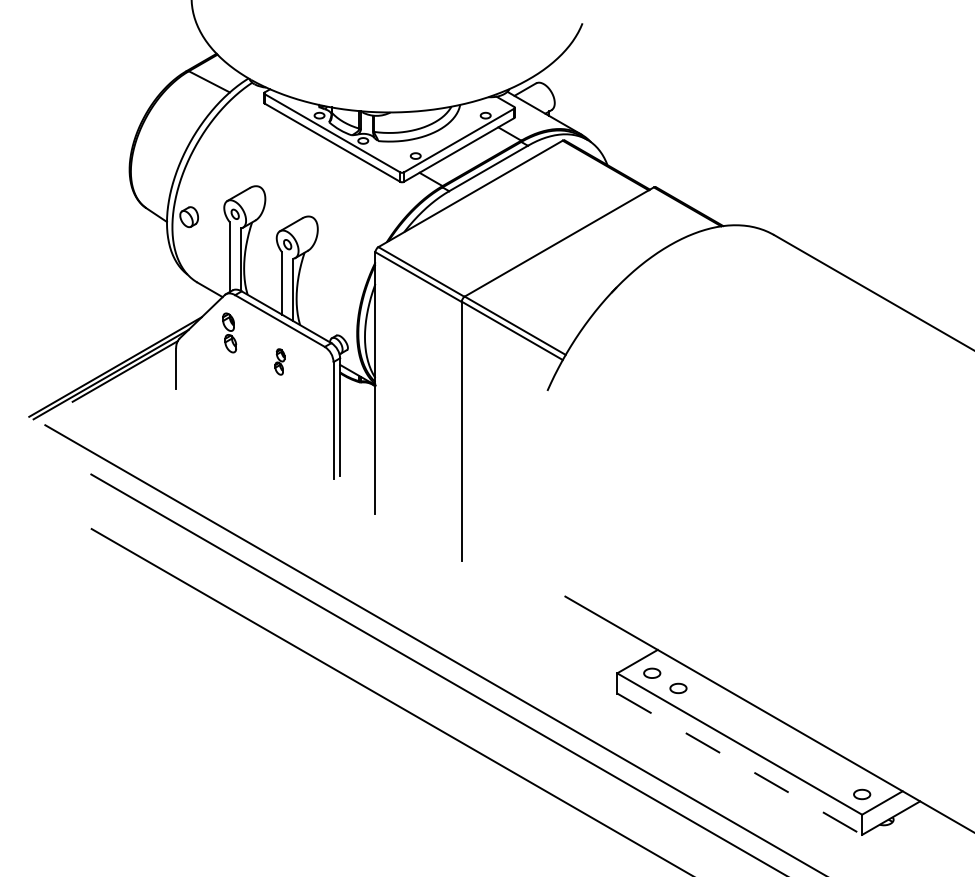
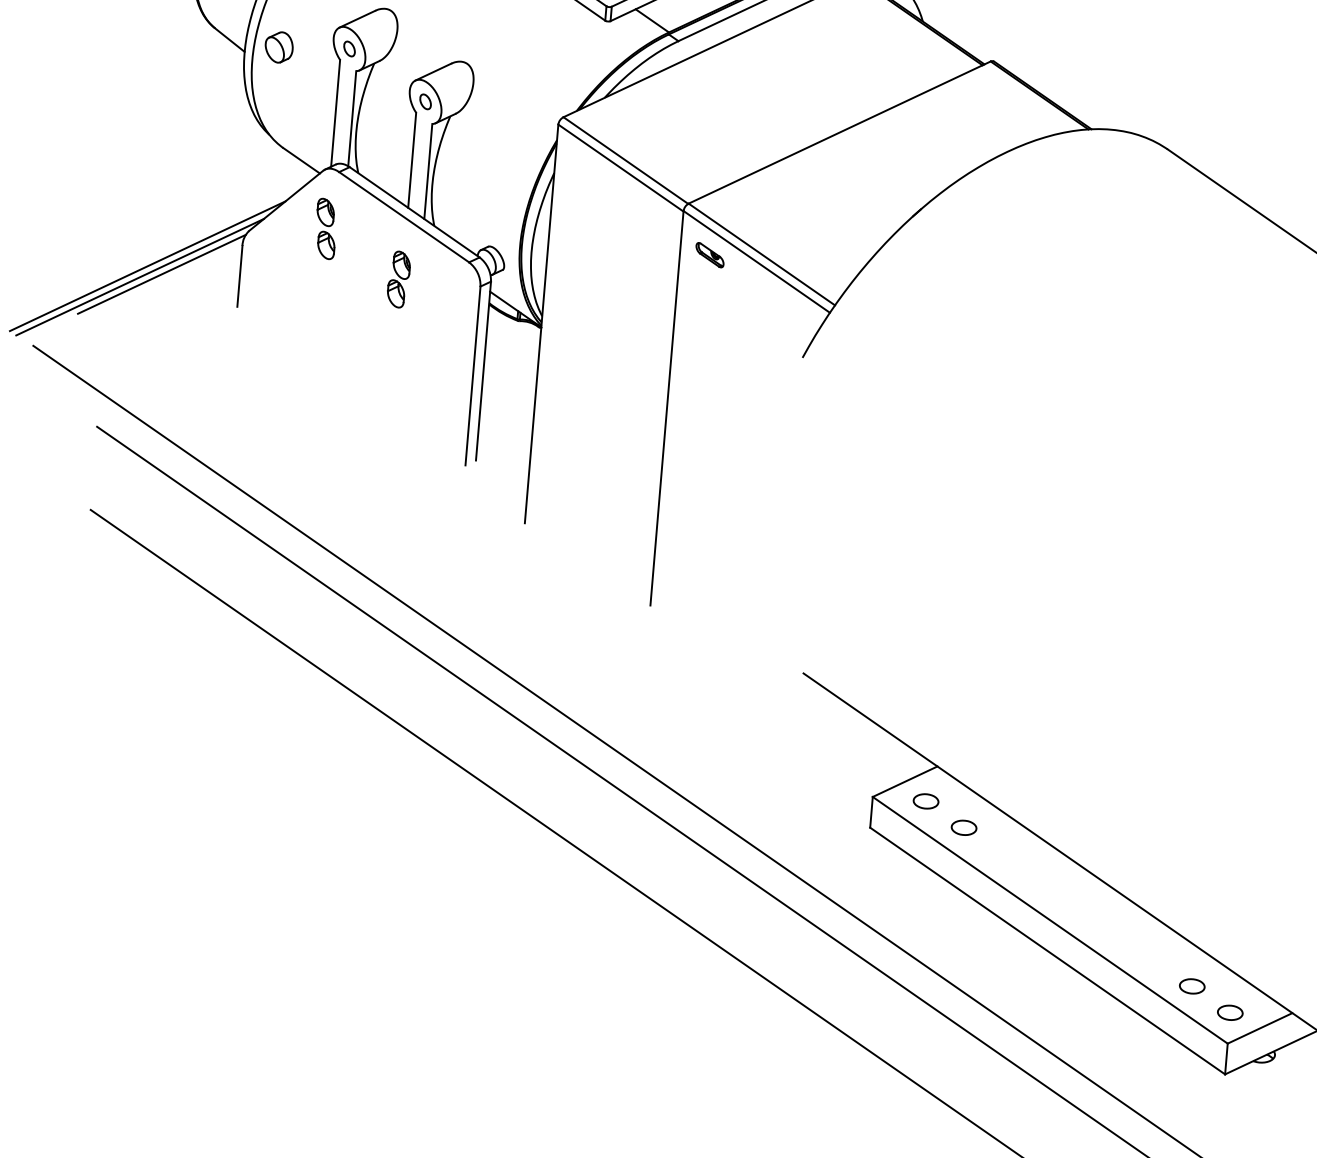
part: (481, 328) -> (710, 254), added
part: (279, 361) -> (398, 278), size x1.43
line: (740, 764) -> (1048, 951), dashed -> solid
part: (835, 778) -> (1191, 985), added

